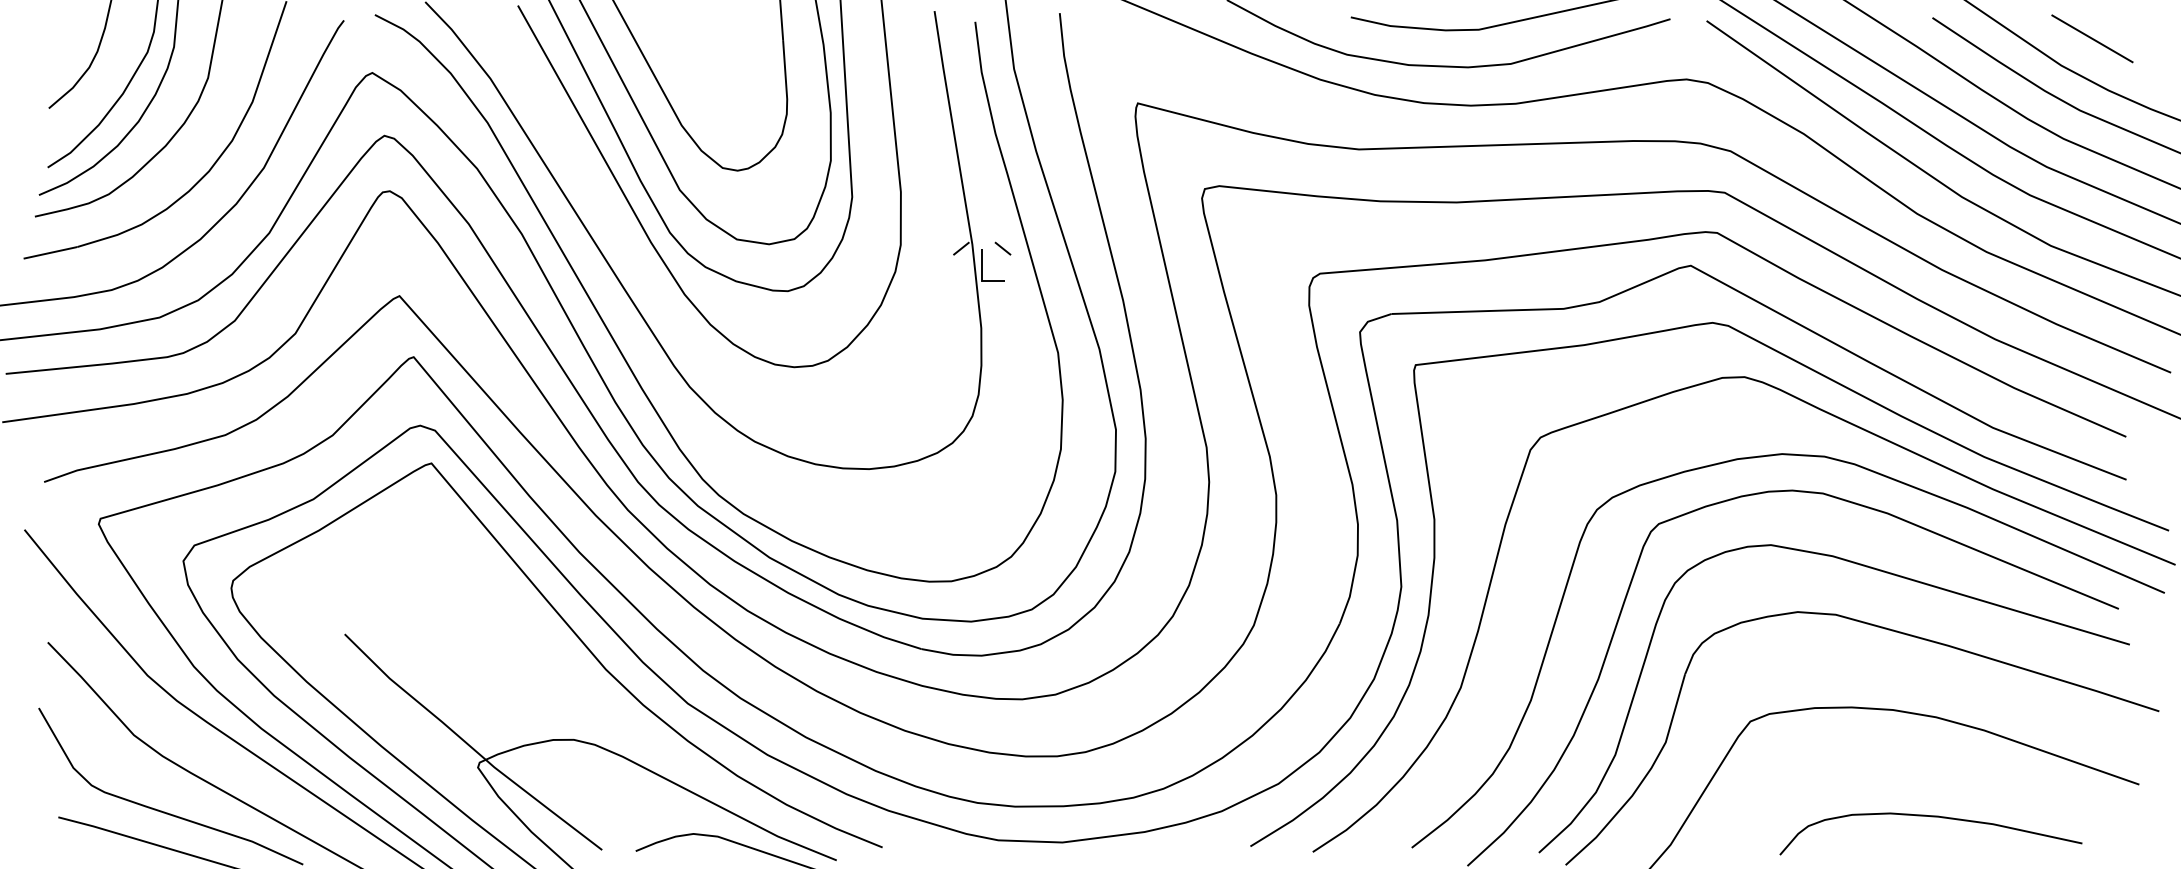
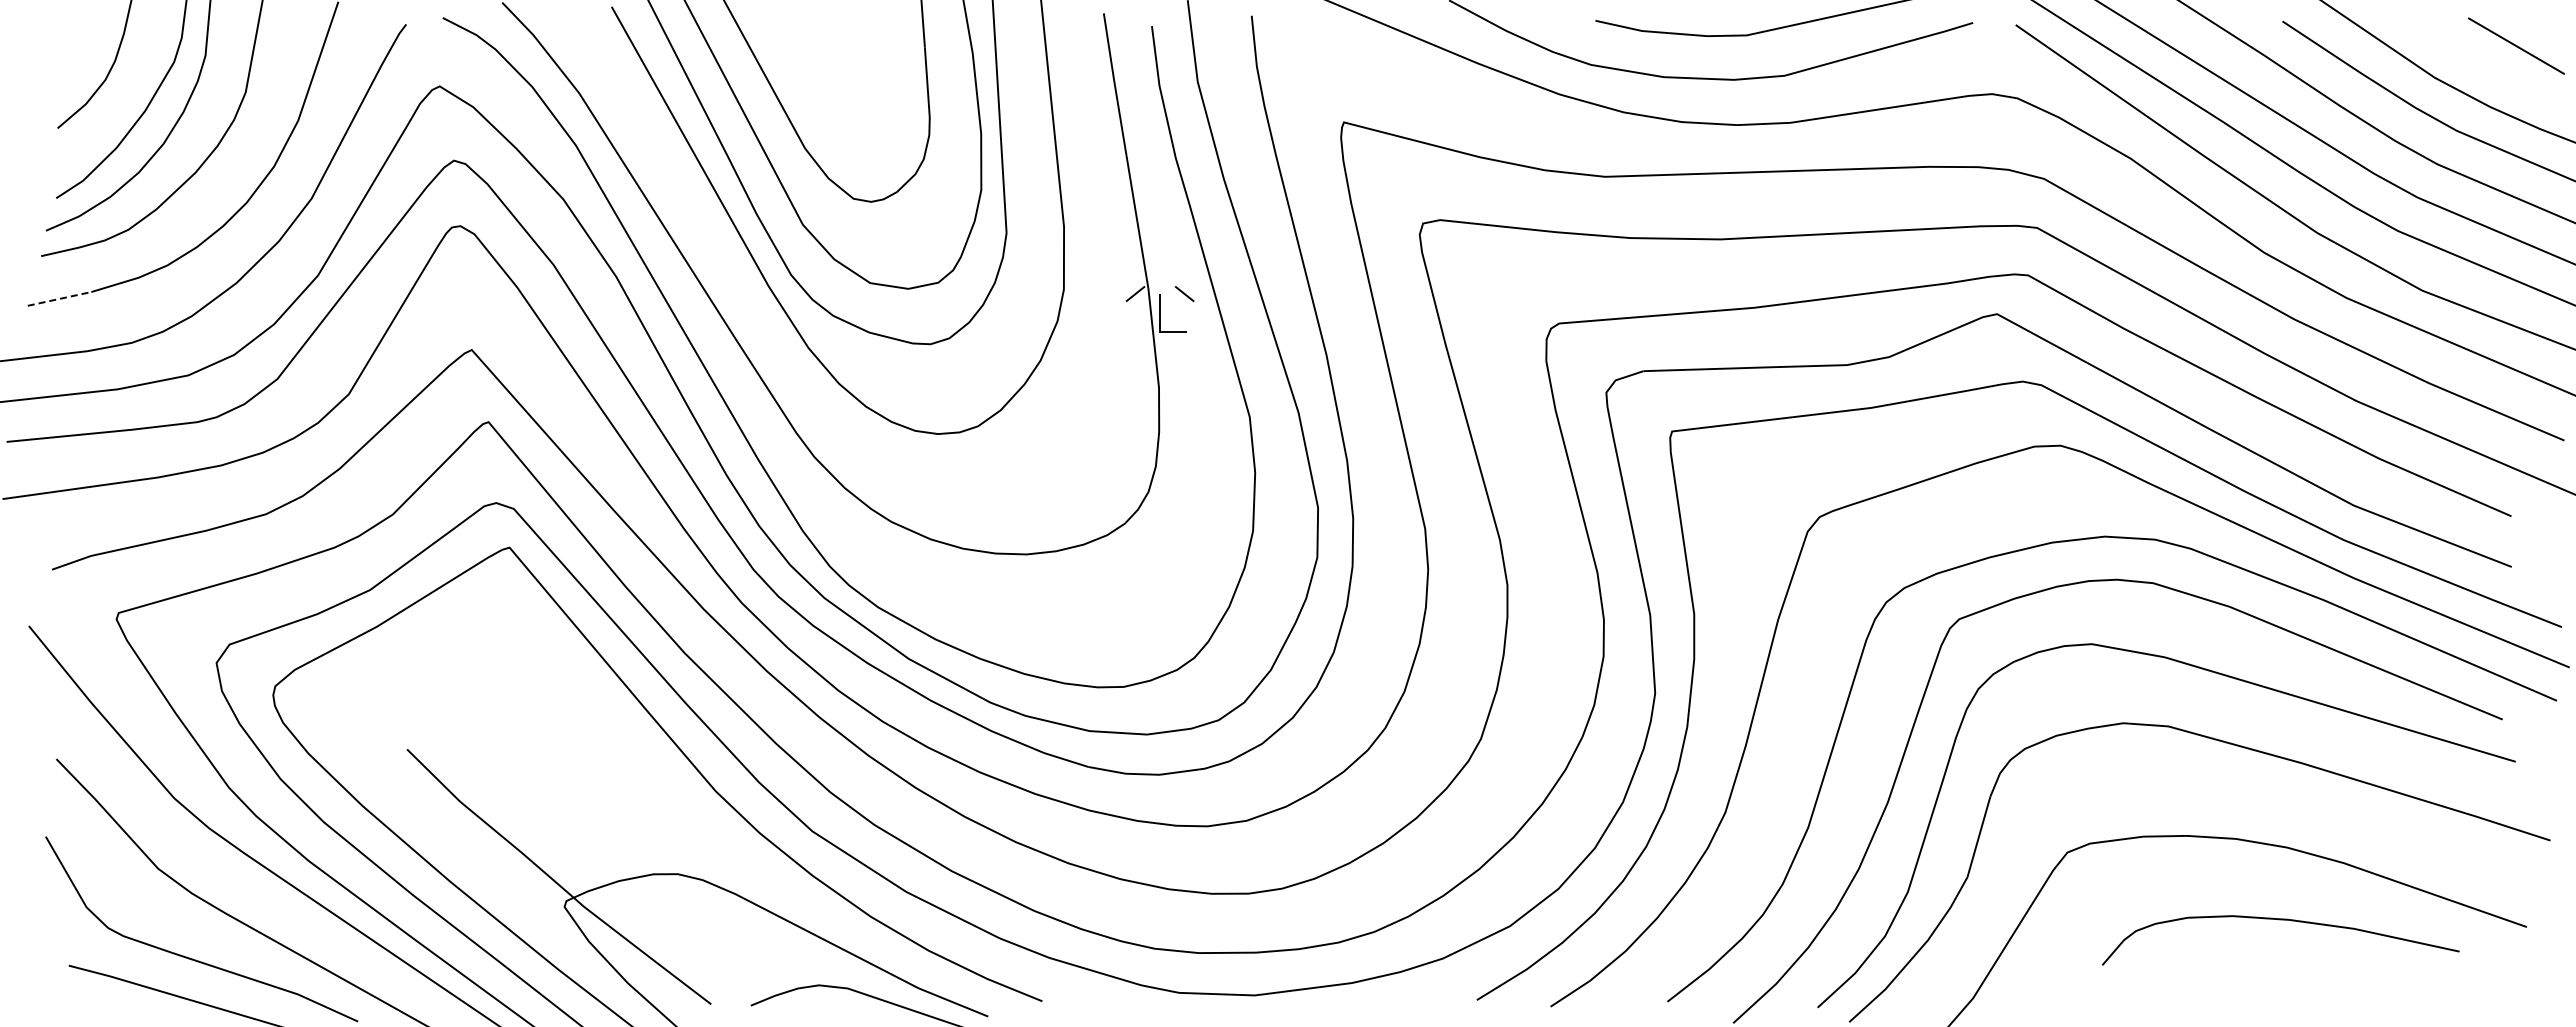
line: (2092, 38) -> (2516, 45), moved
line: (51, 252) -> (60, 298), solid -> dashed
curve: (1930, 817) -> (2280, 920), moved

